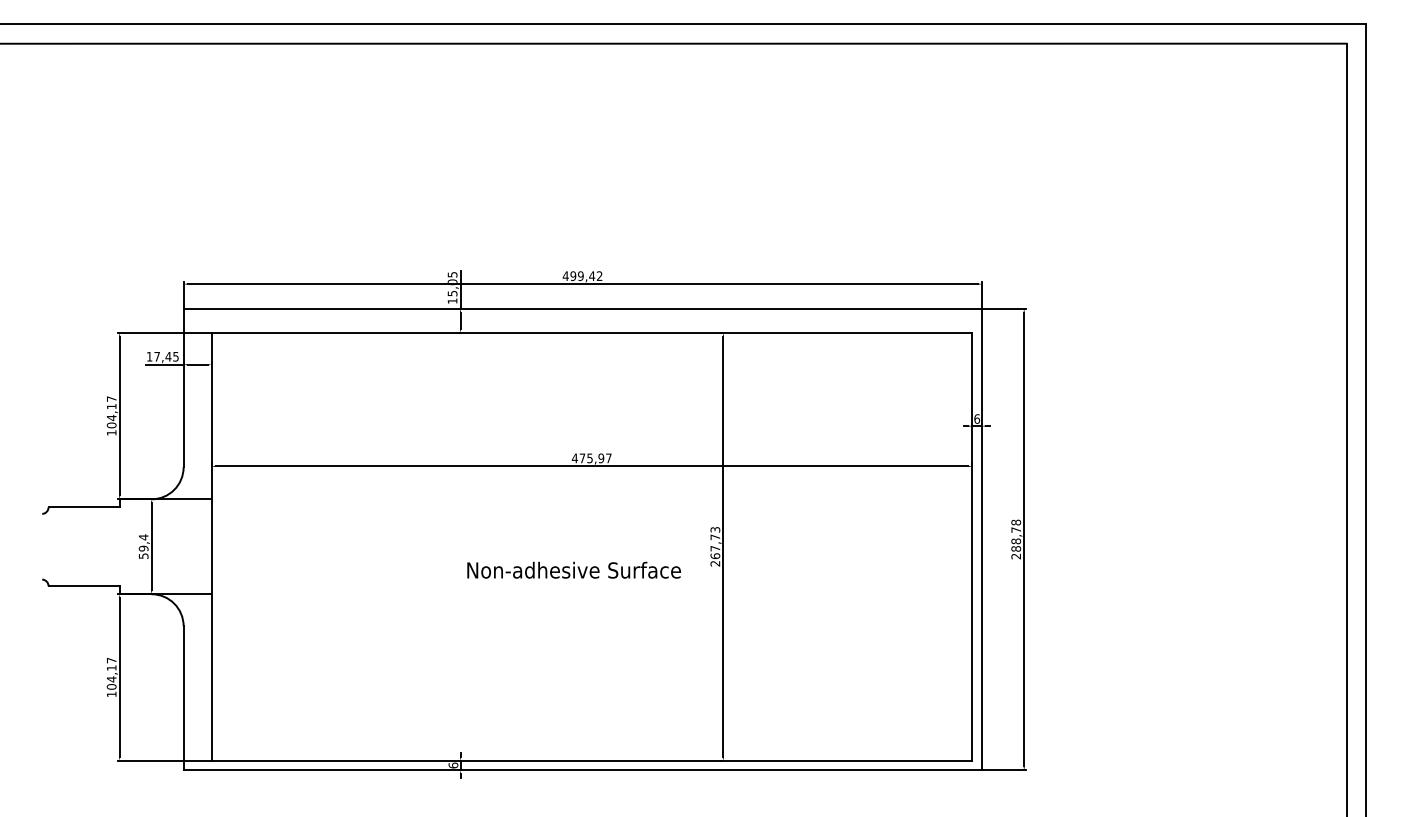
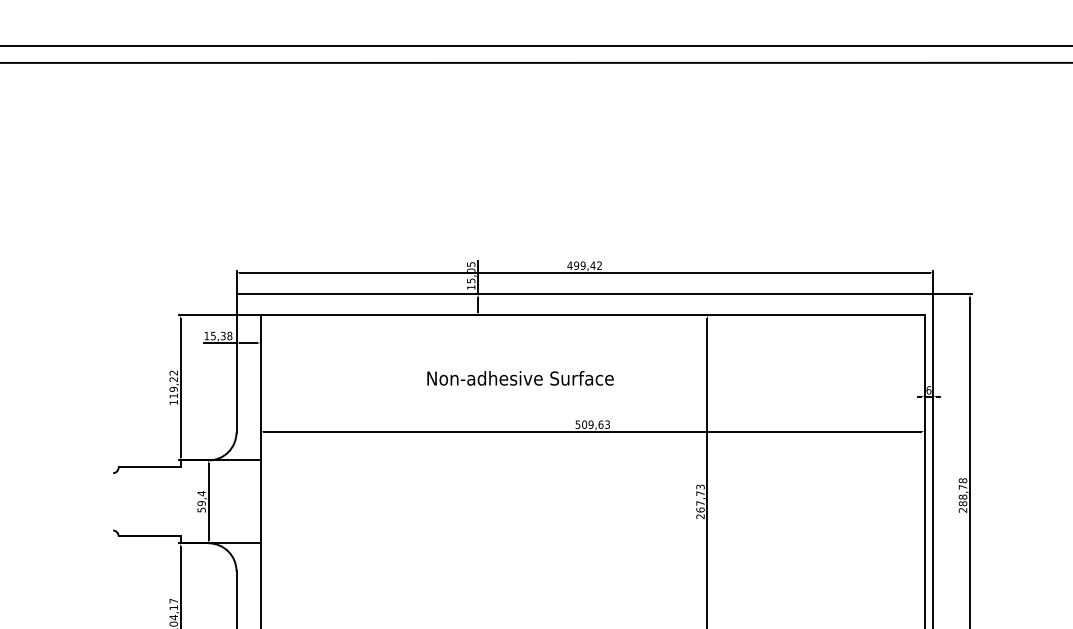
text: (166, 356) -> (221, 335), 17,45 -> 15,38
text: (111, 412) -> (173, 384), 104,17 -> 119,22
text: (591, 458) -> (592, 424), 475,97 -> 509,63
text: (573, 569) -> (519, 377), moved

